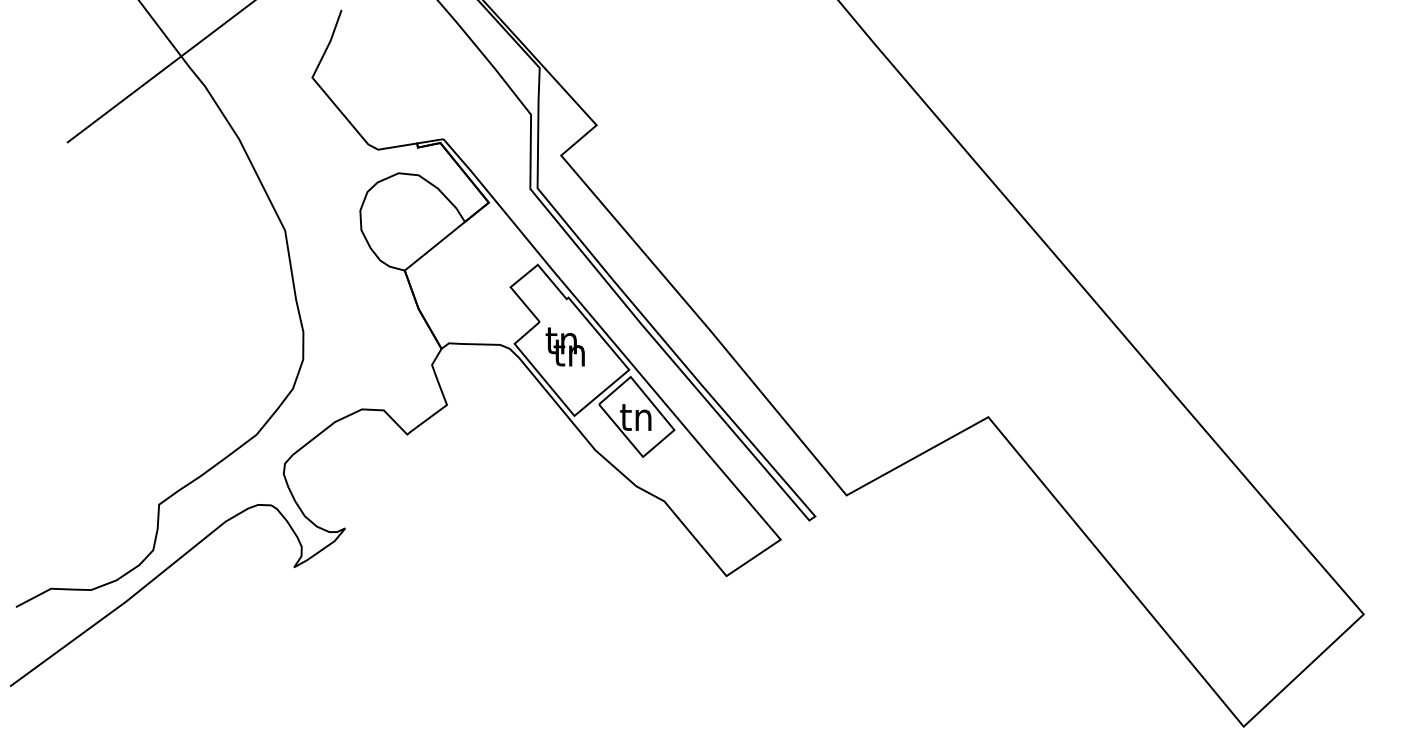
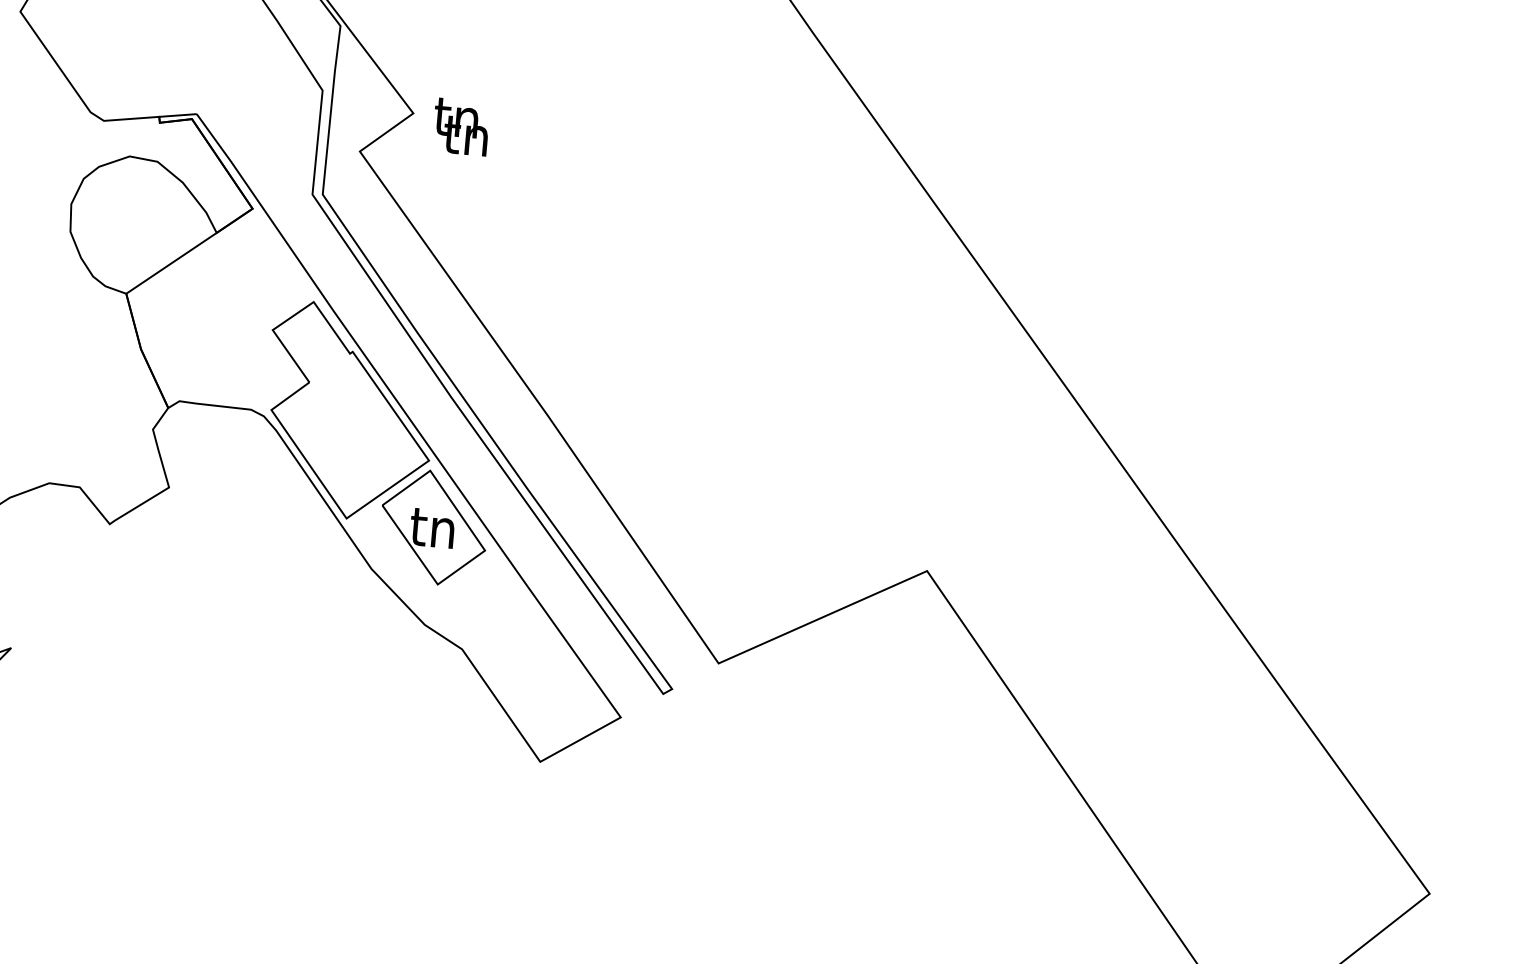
text: (564, 346) -> (460, 126), moved

